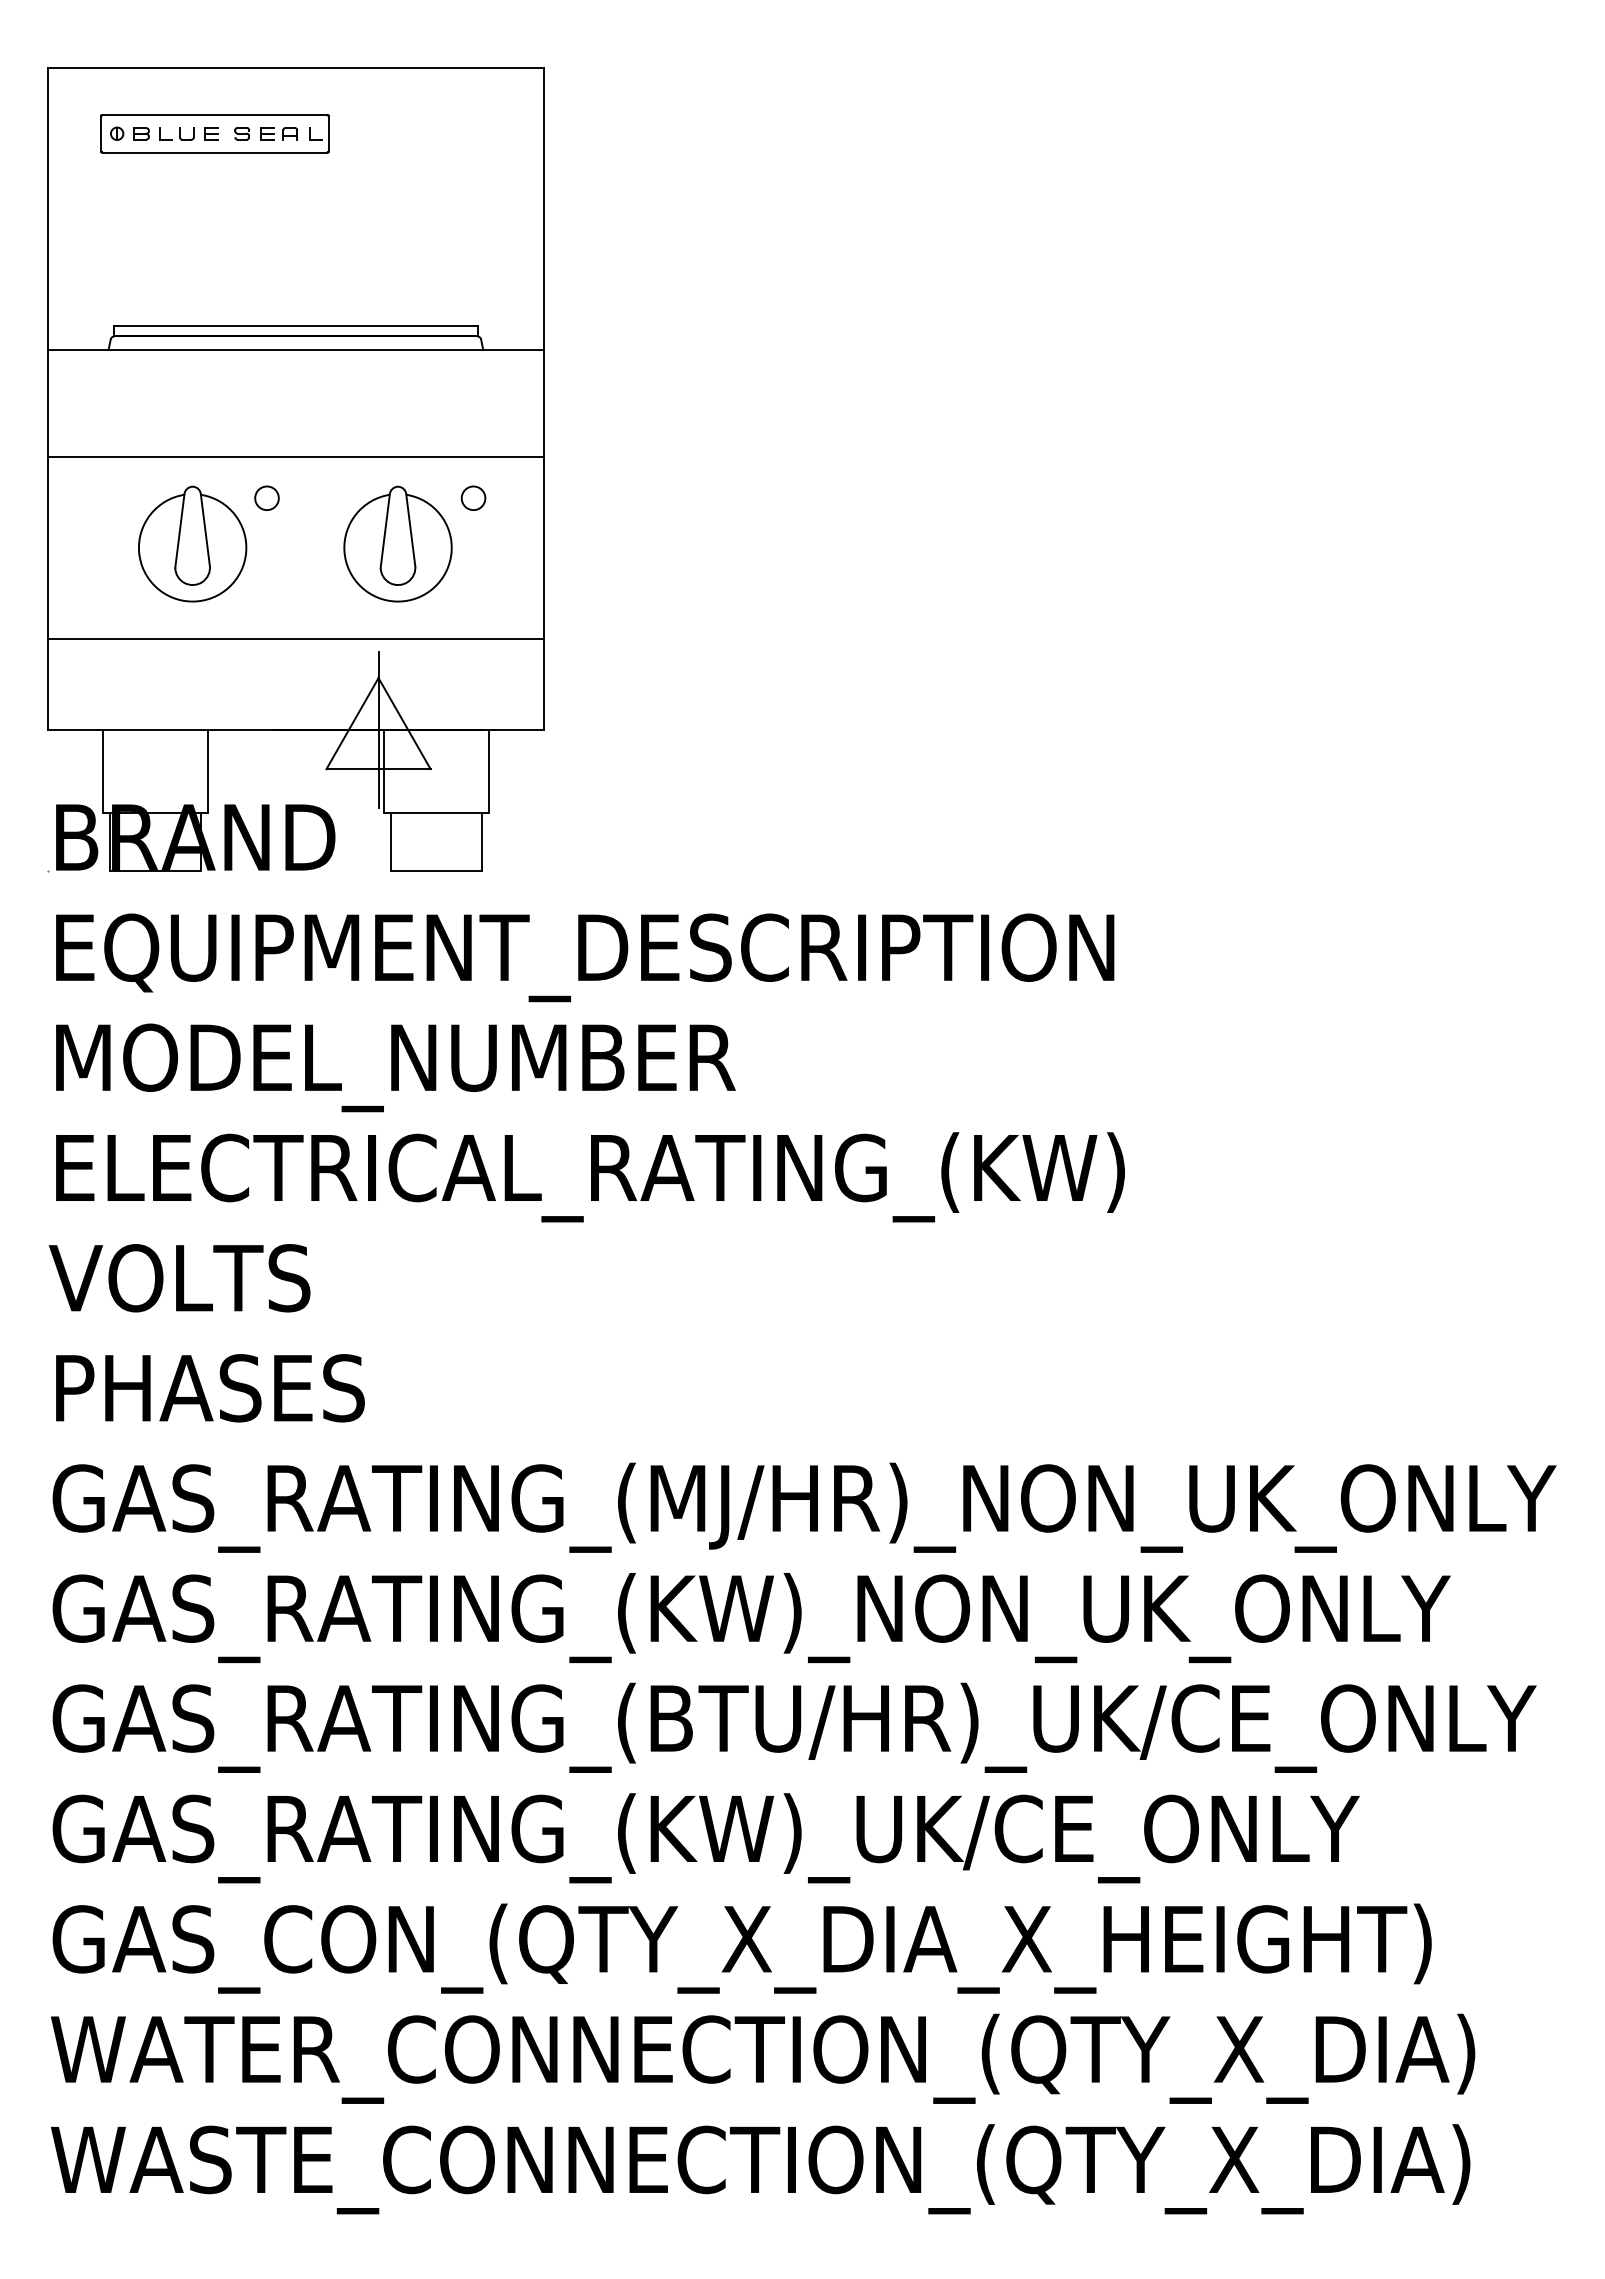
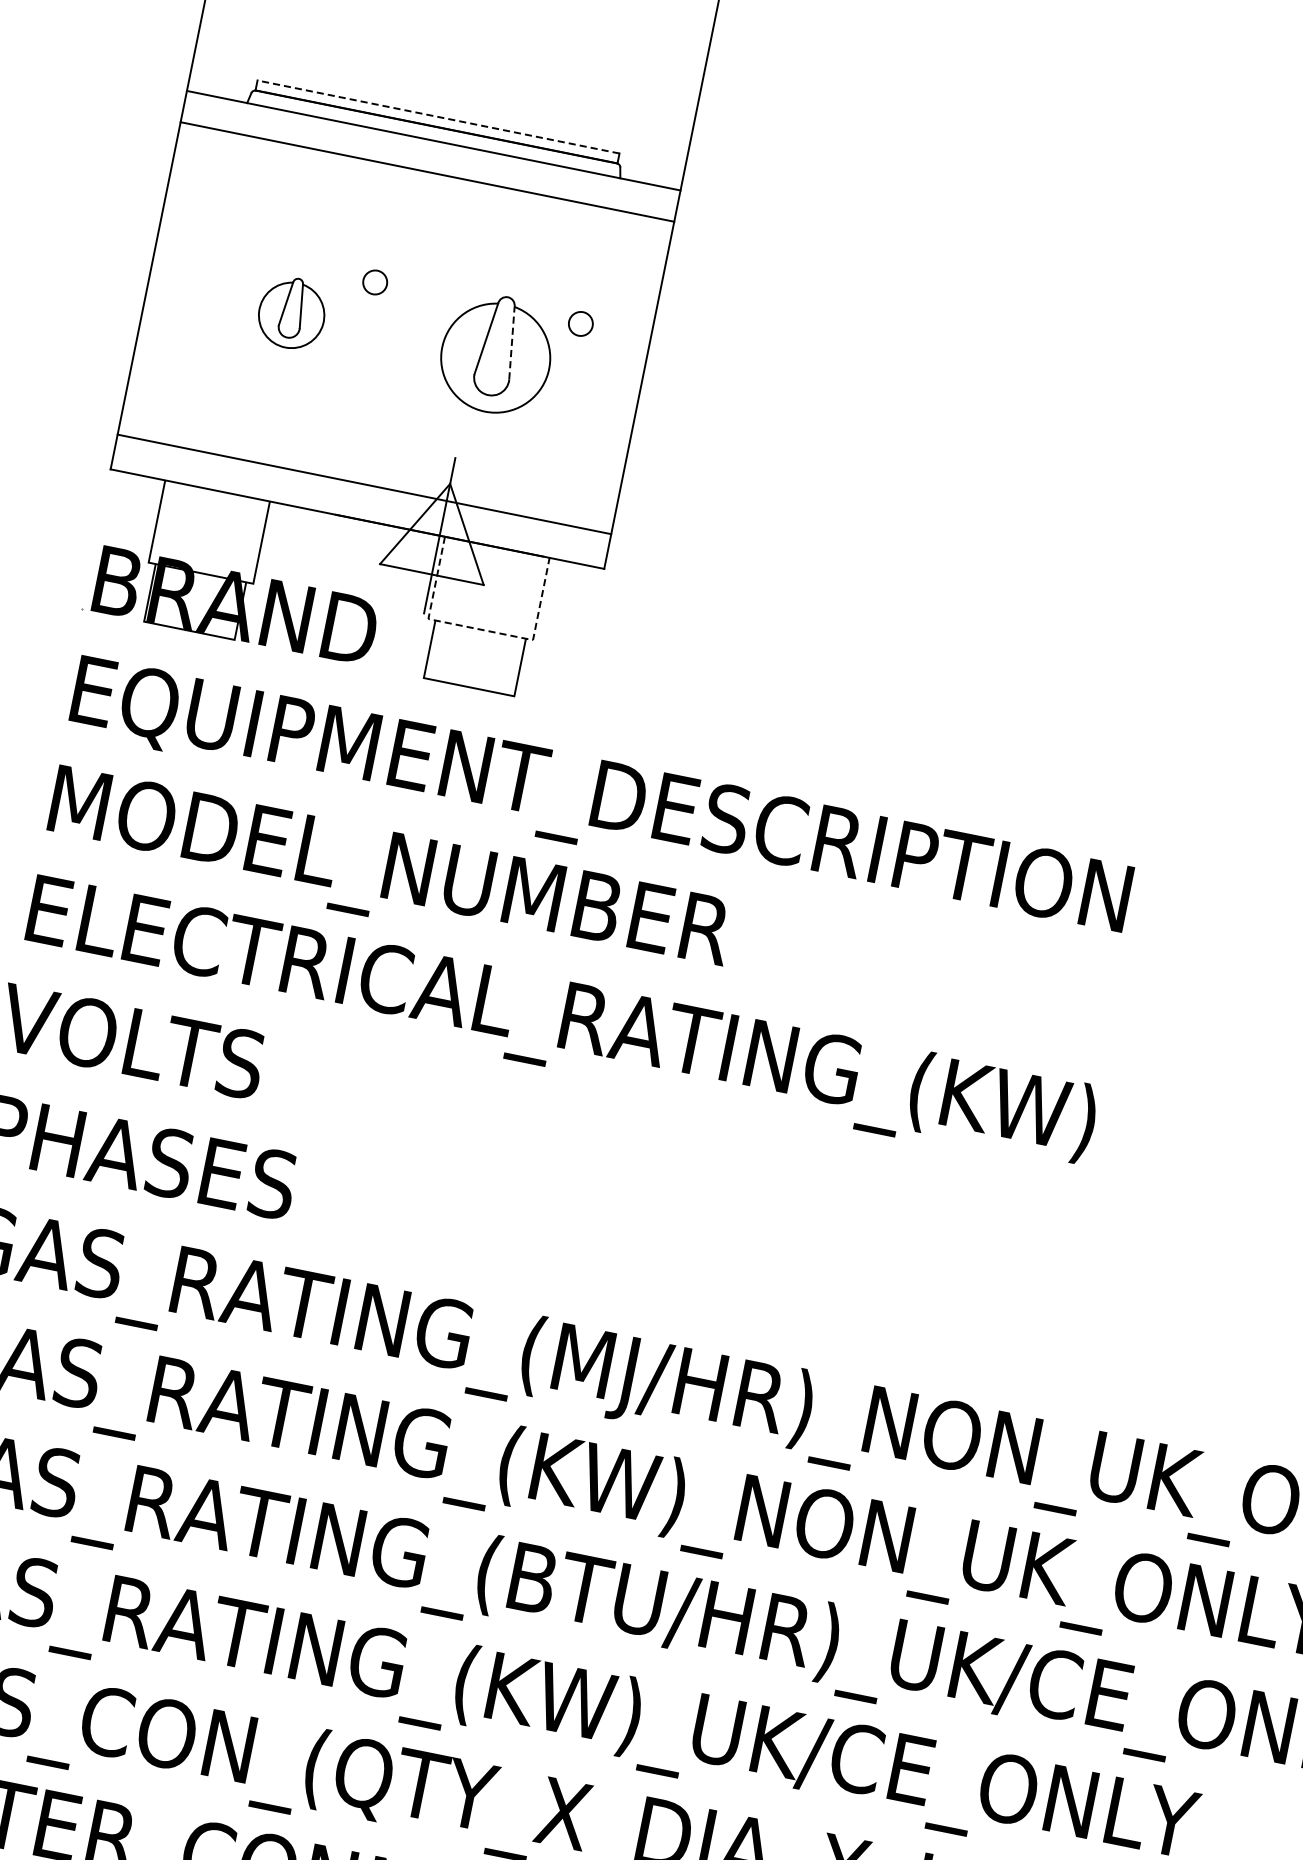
line: (295, 326) -> (438, 117), solid -> dashed
line: (295, 457) -> (427, 171), moved
line: (410, 530) -> (511, 343), solid -> dashed
part: (192, 543) -> (291, 312), size x0.6
line: (295, 639) -> (363, 484), moved
line: (436, 812) -> (480, 629), solid -> dashed

